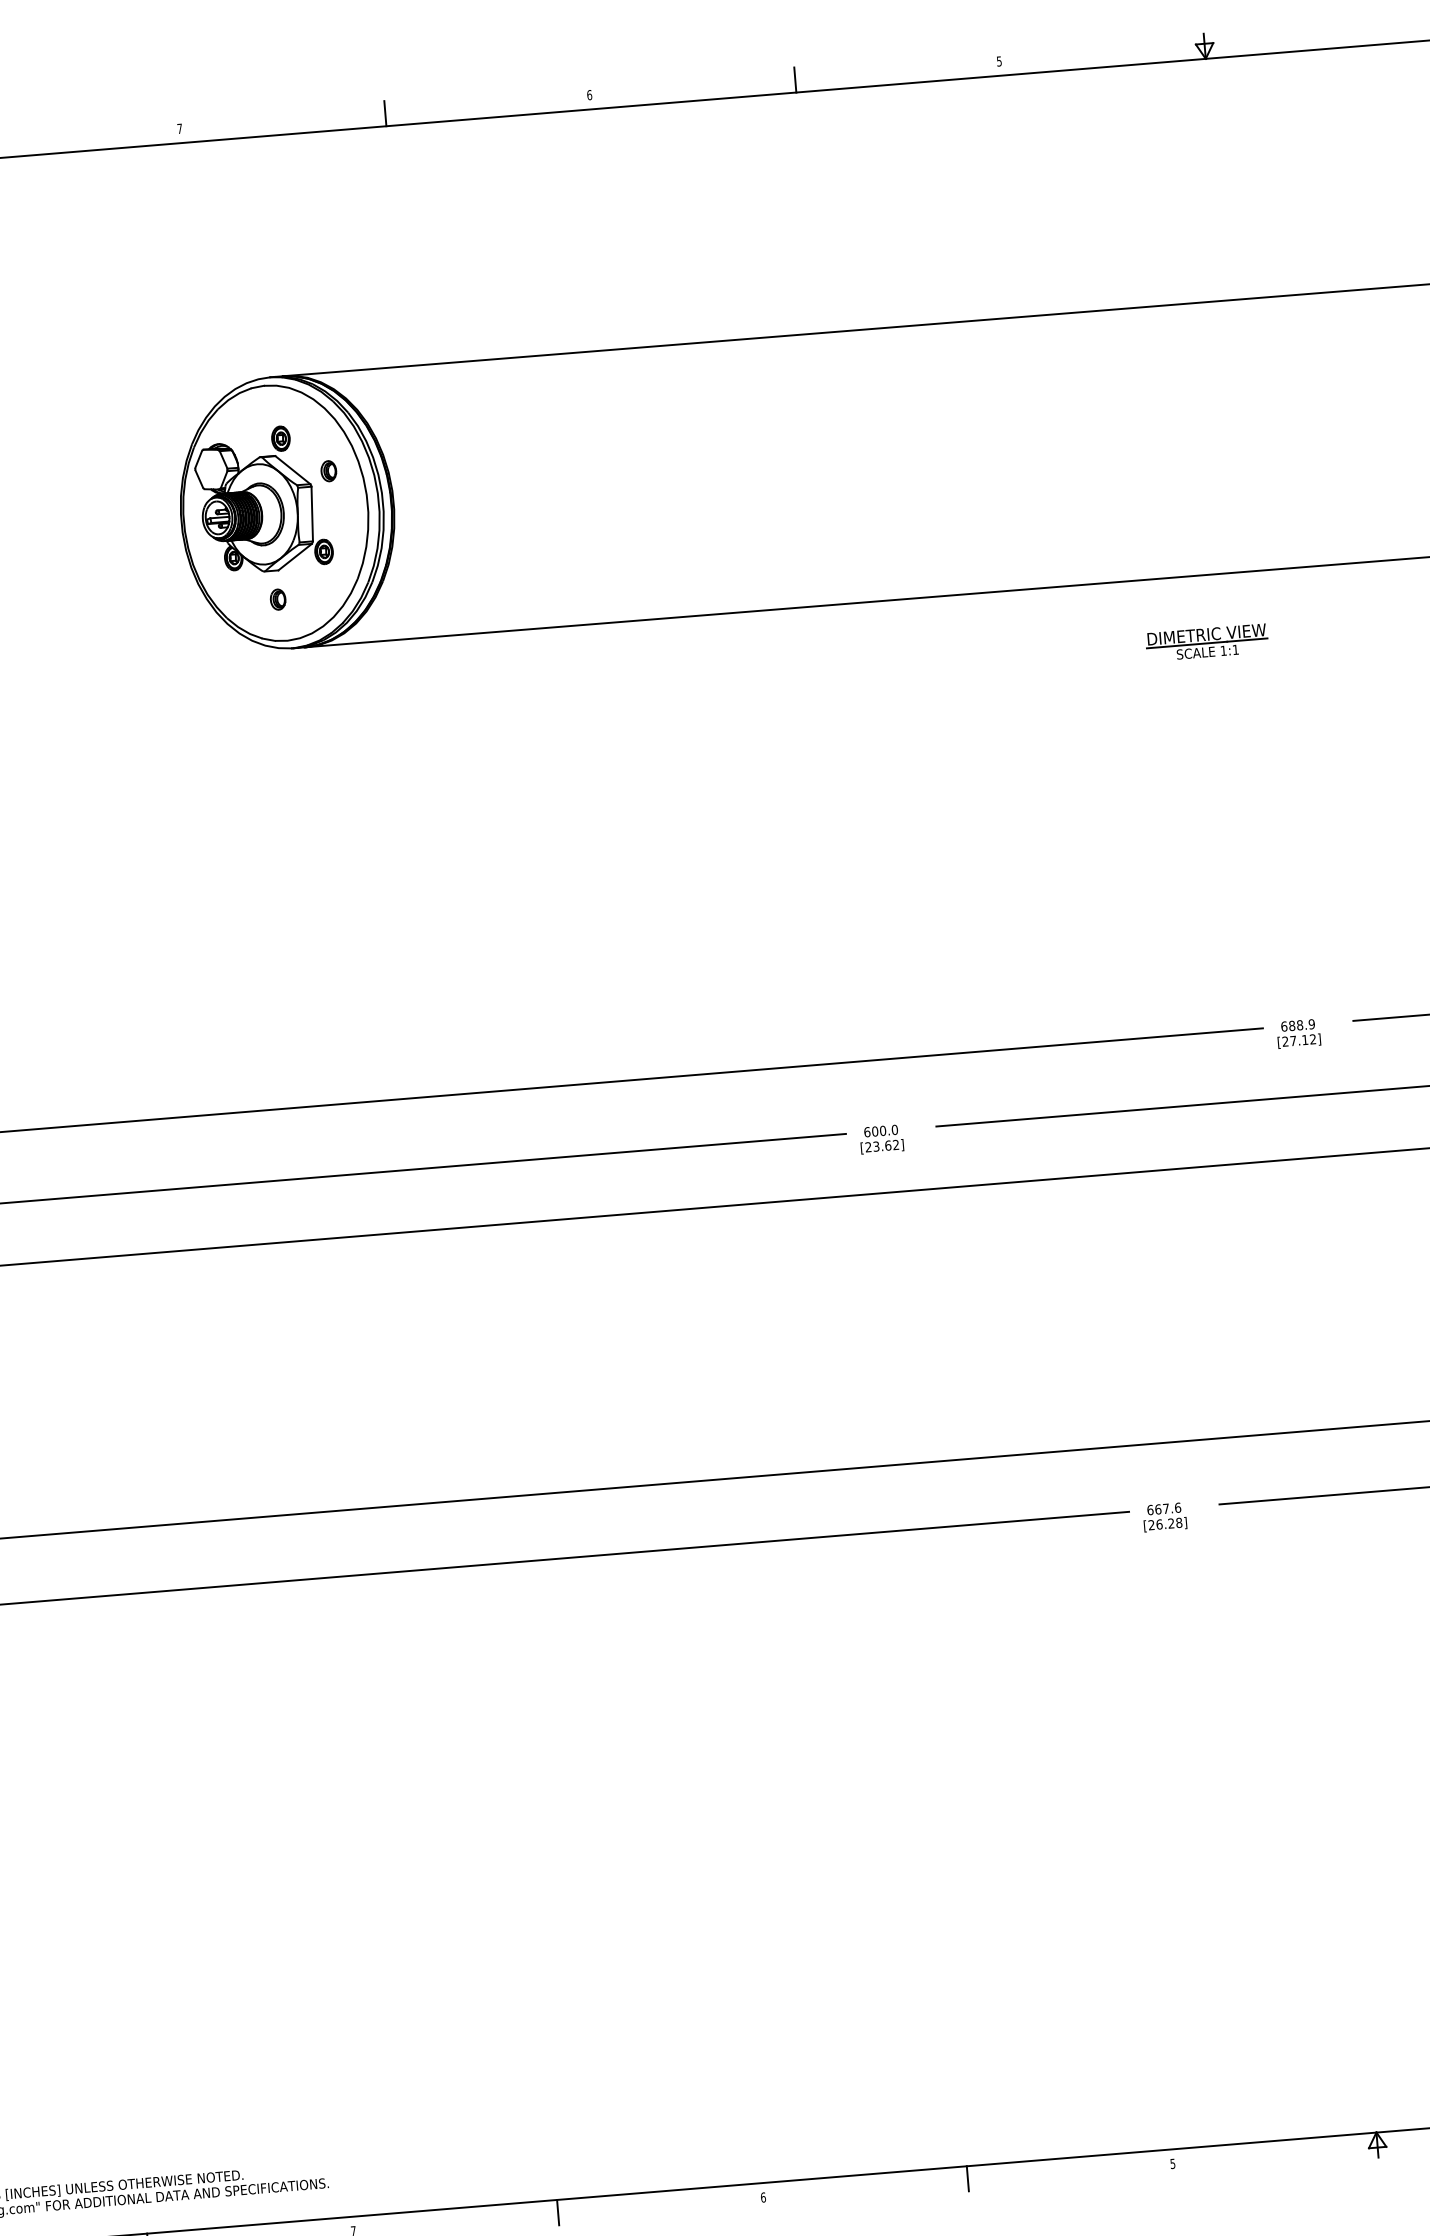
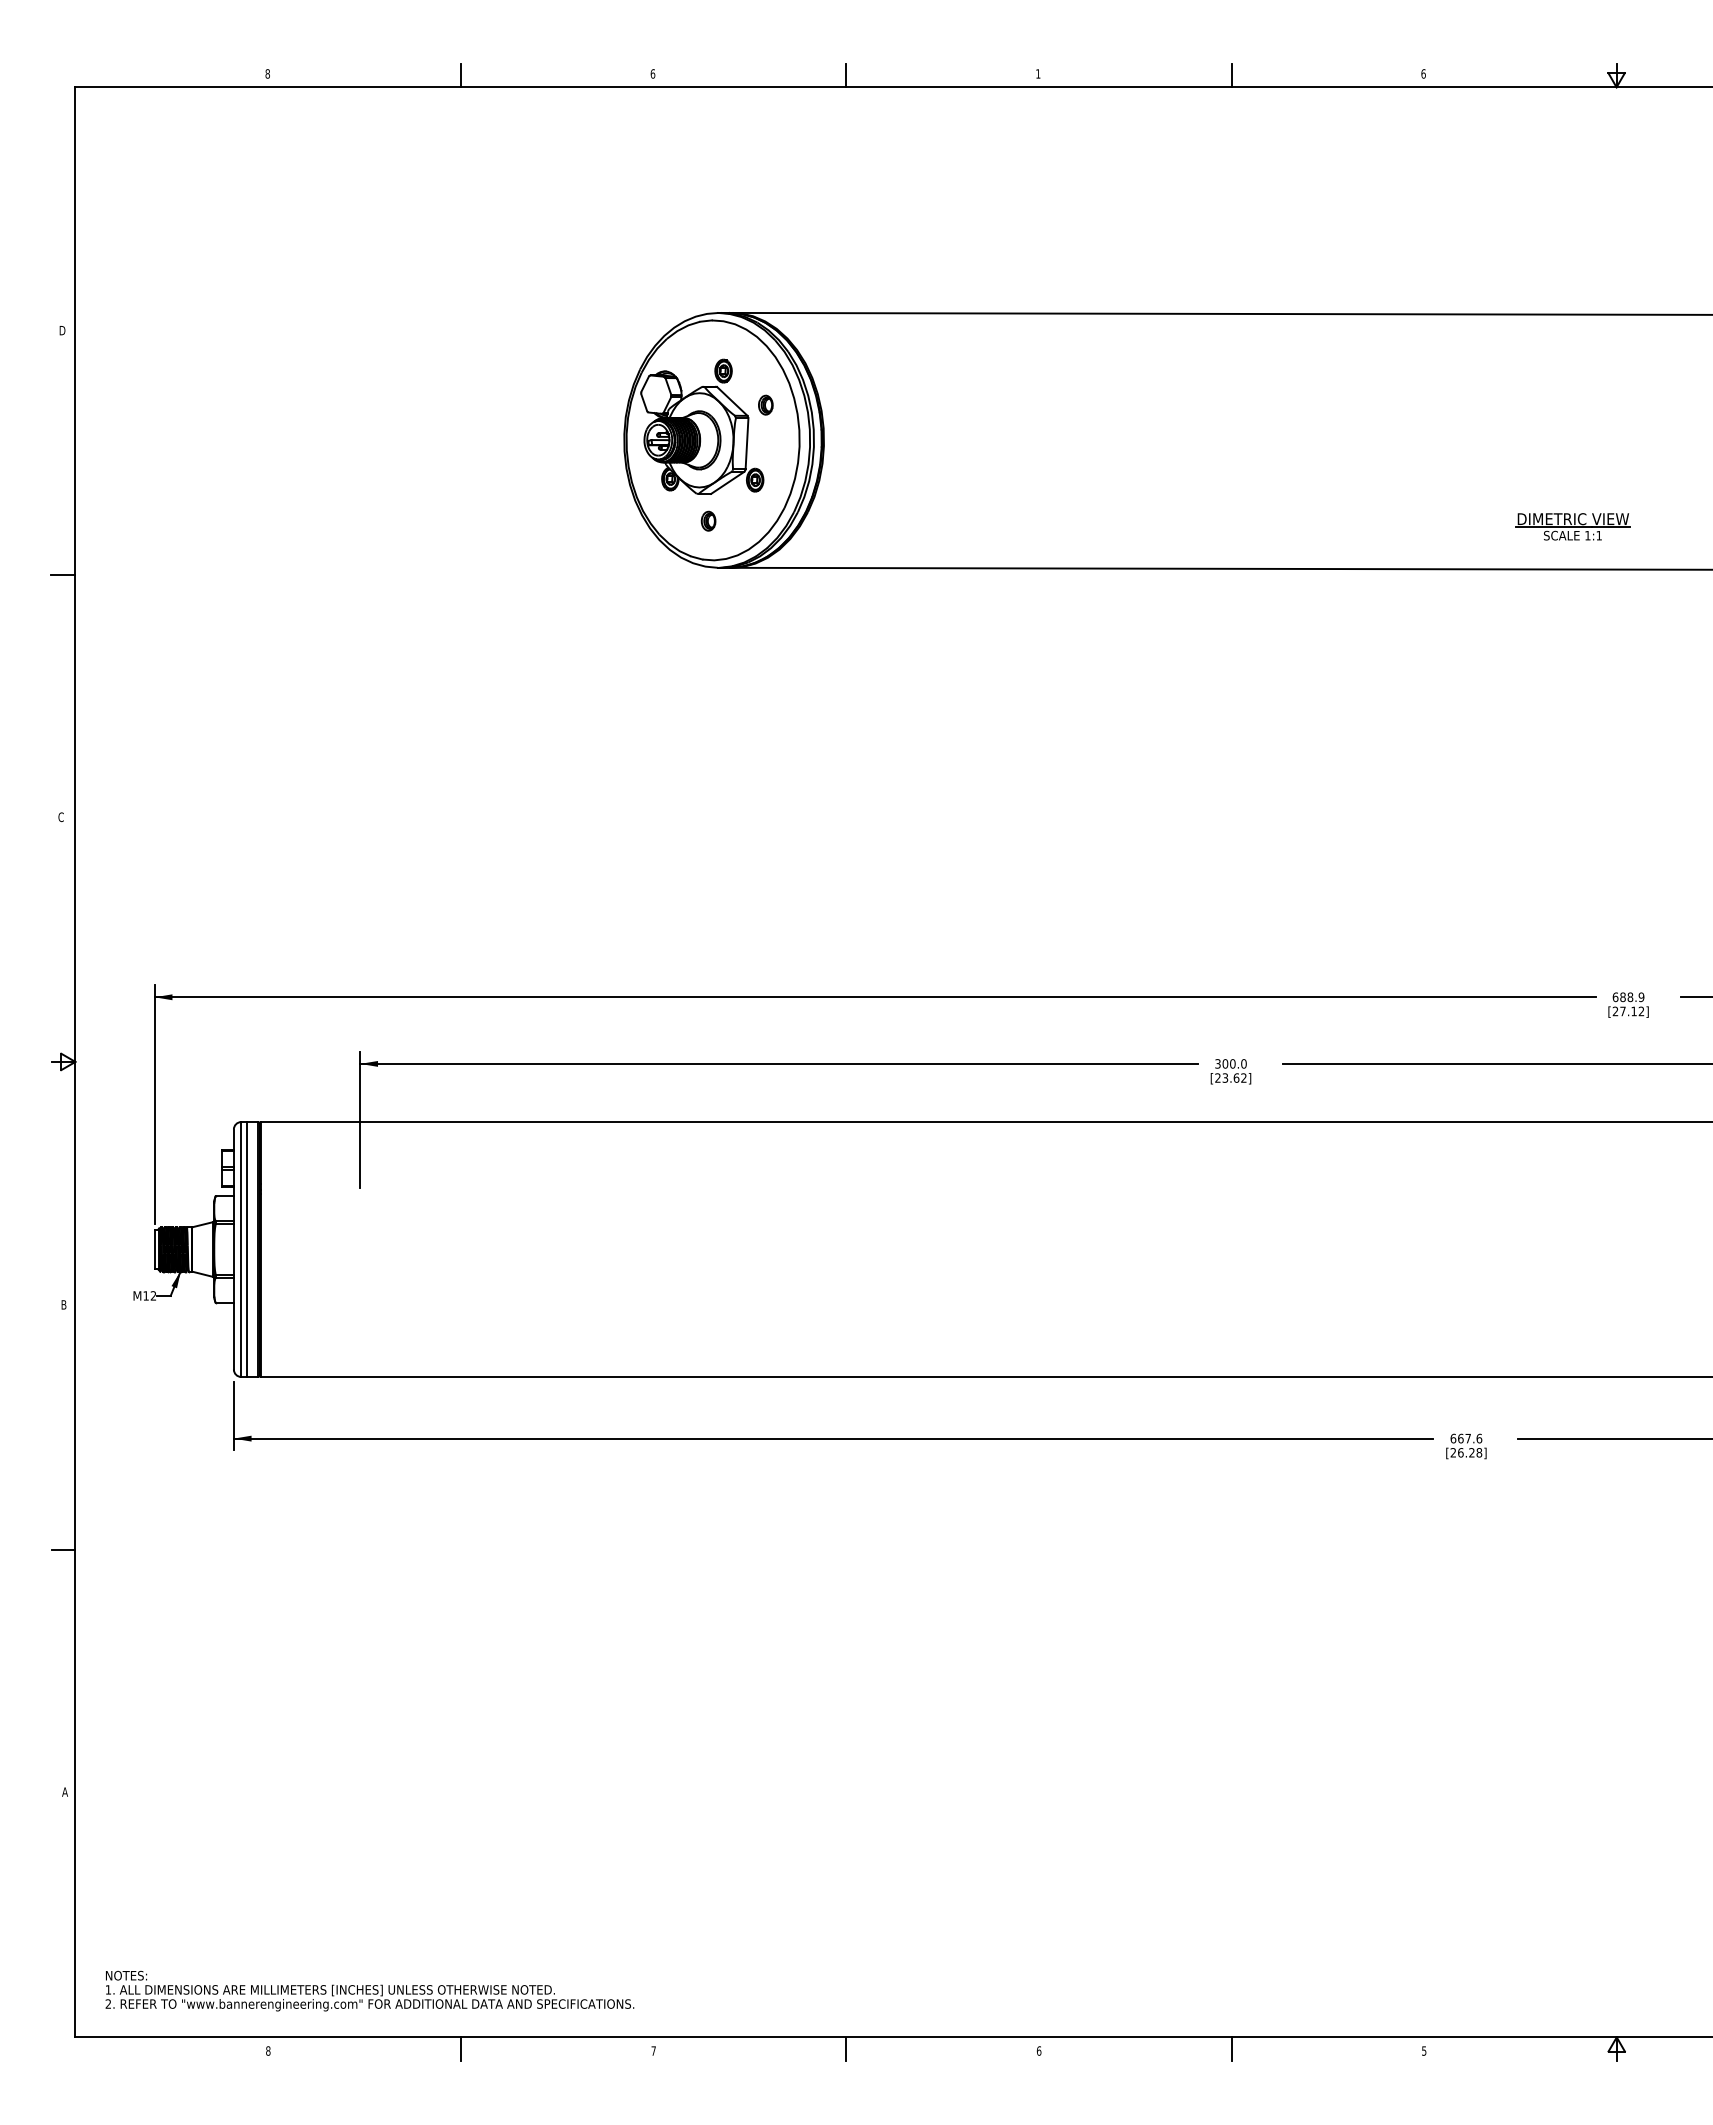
text: (999, 61) -> (1423, 73), 5 -> 6
text: (589, 94) -> (1038, 73), 6 -> 1
text: (179, 128) -> (652, 73), 7 -> 6
part: (1206, 642) -> (1572, 526), moved
text: (866, 1131) -> (1217, 1063), 600.0 -> 300.0

